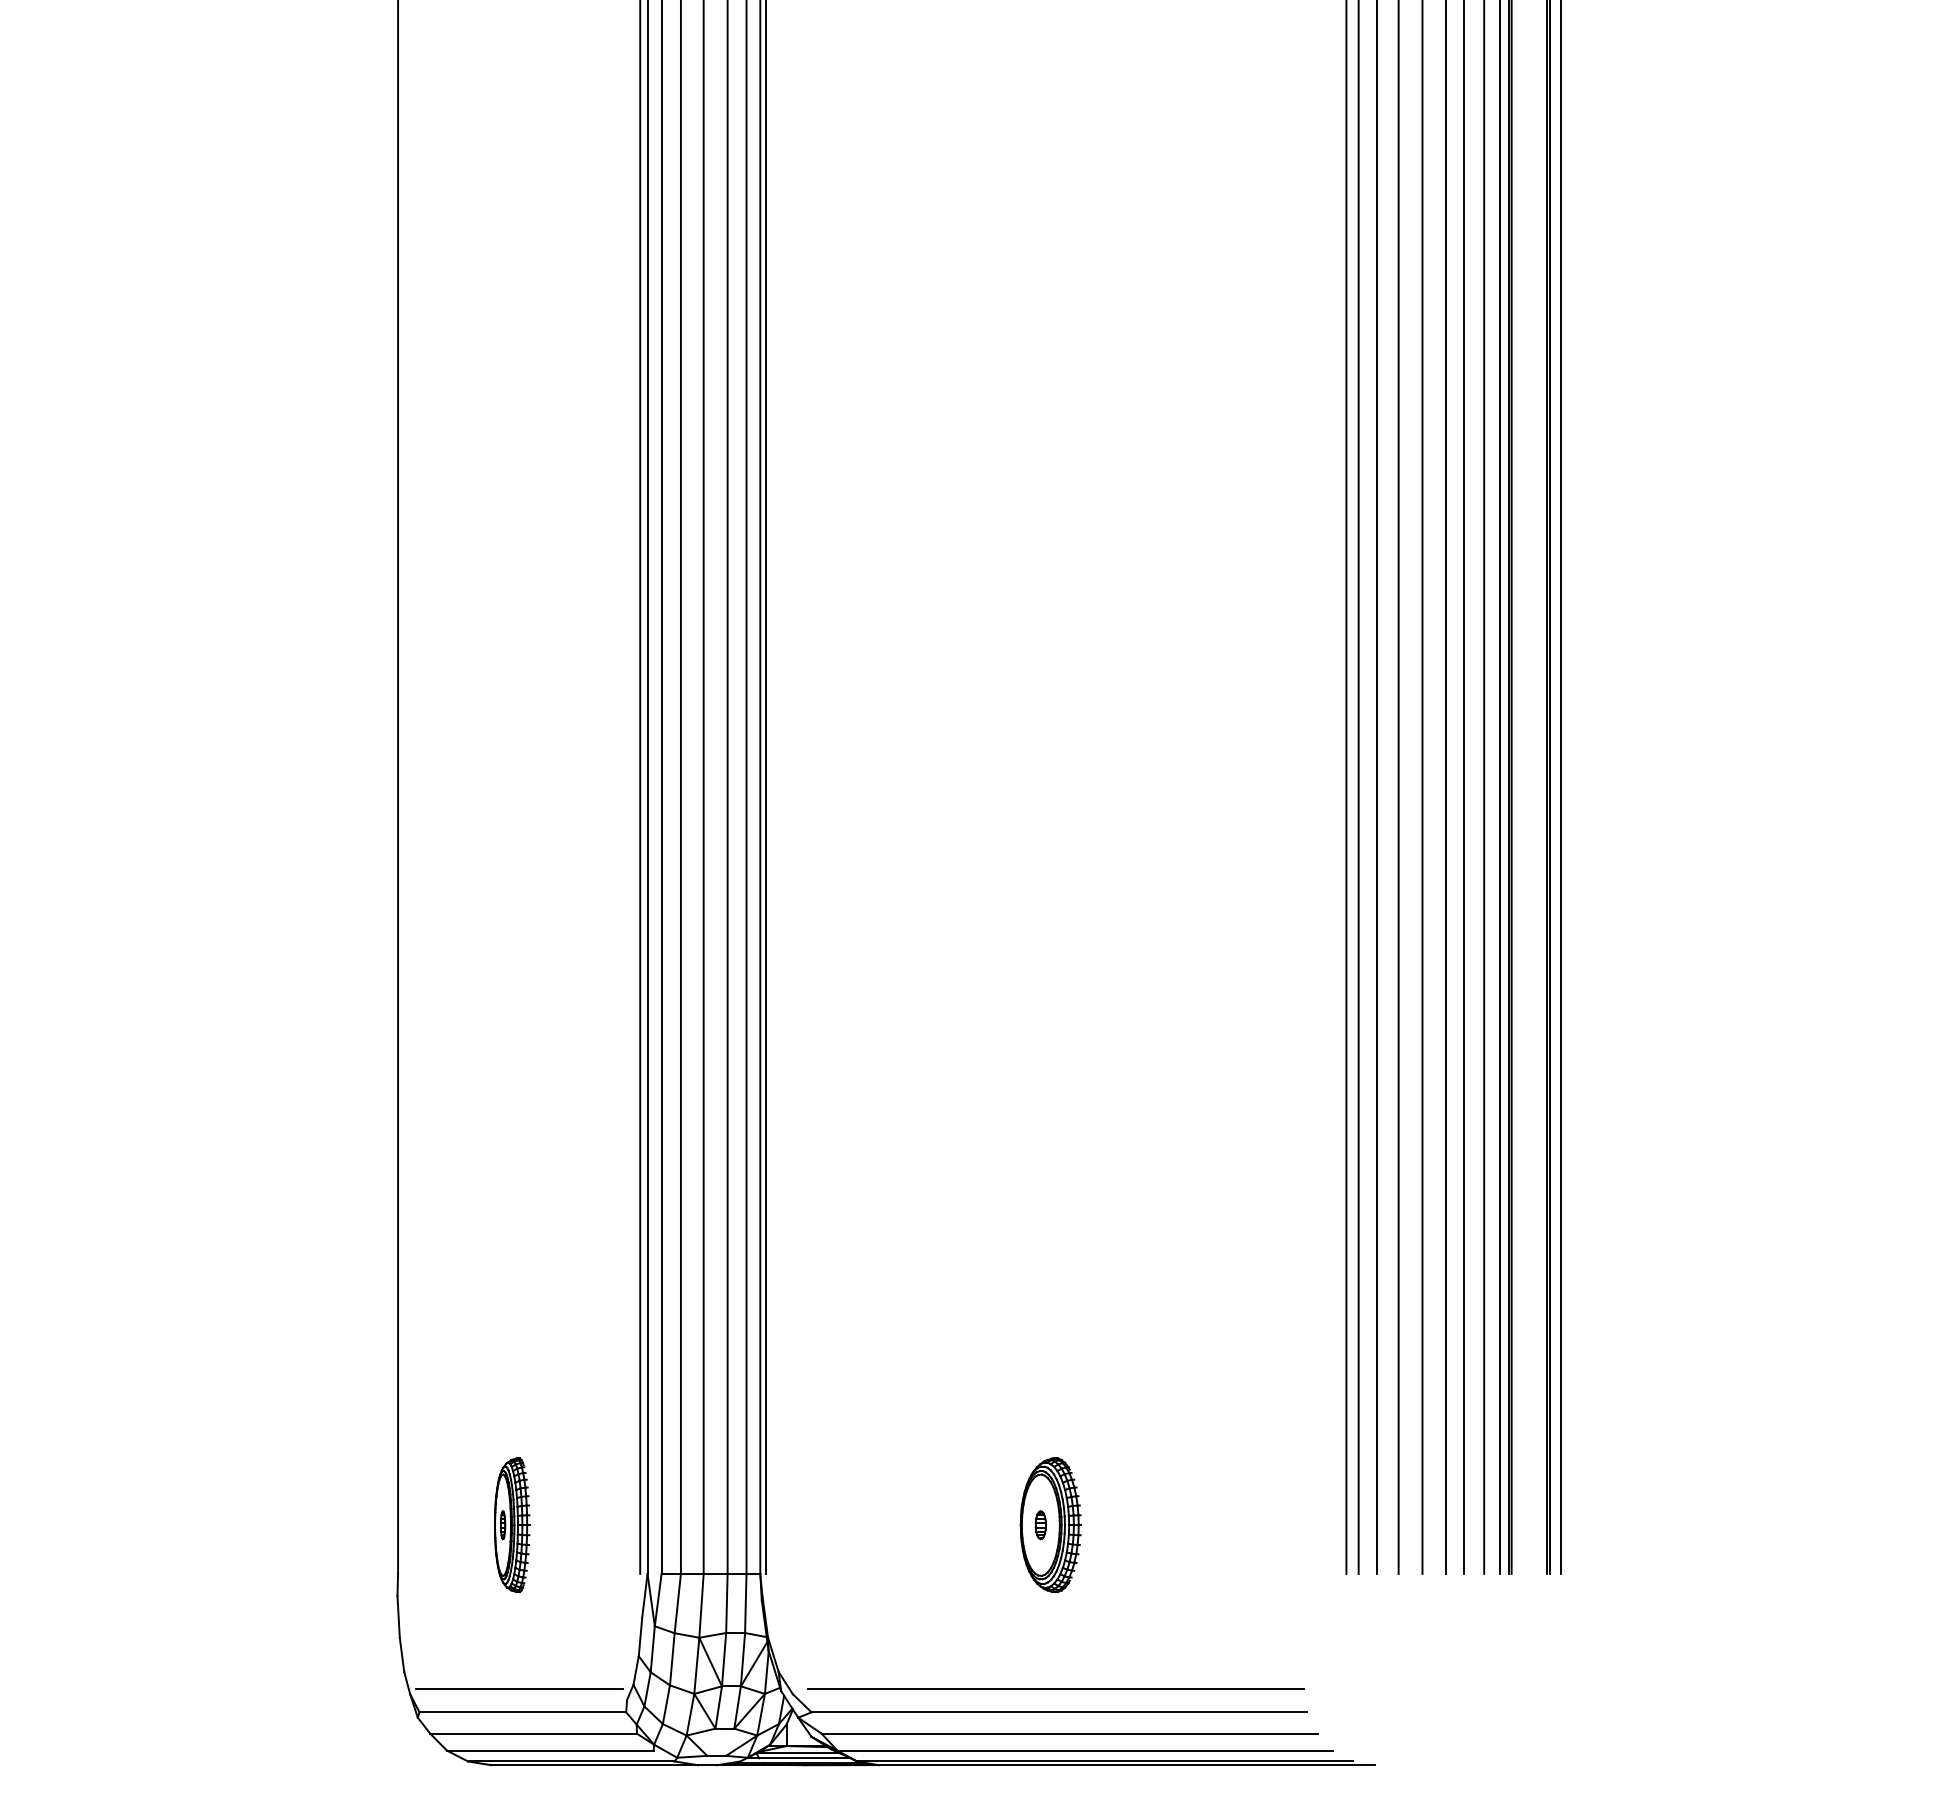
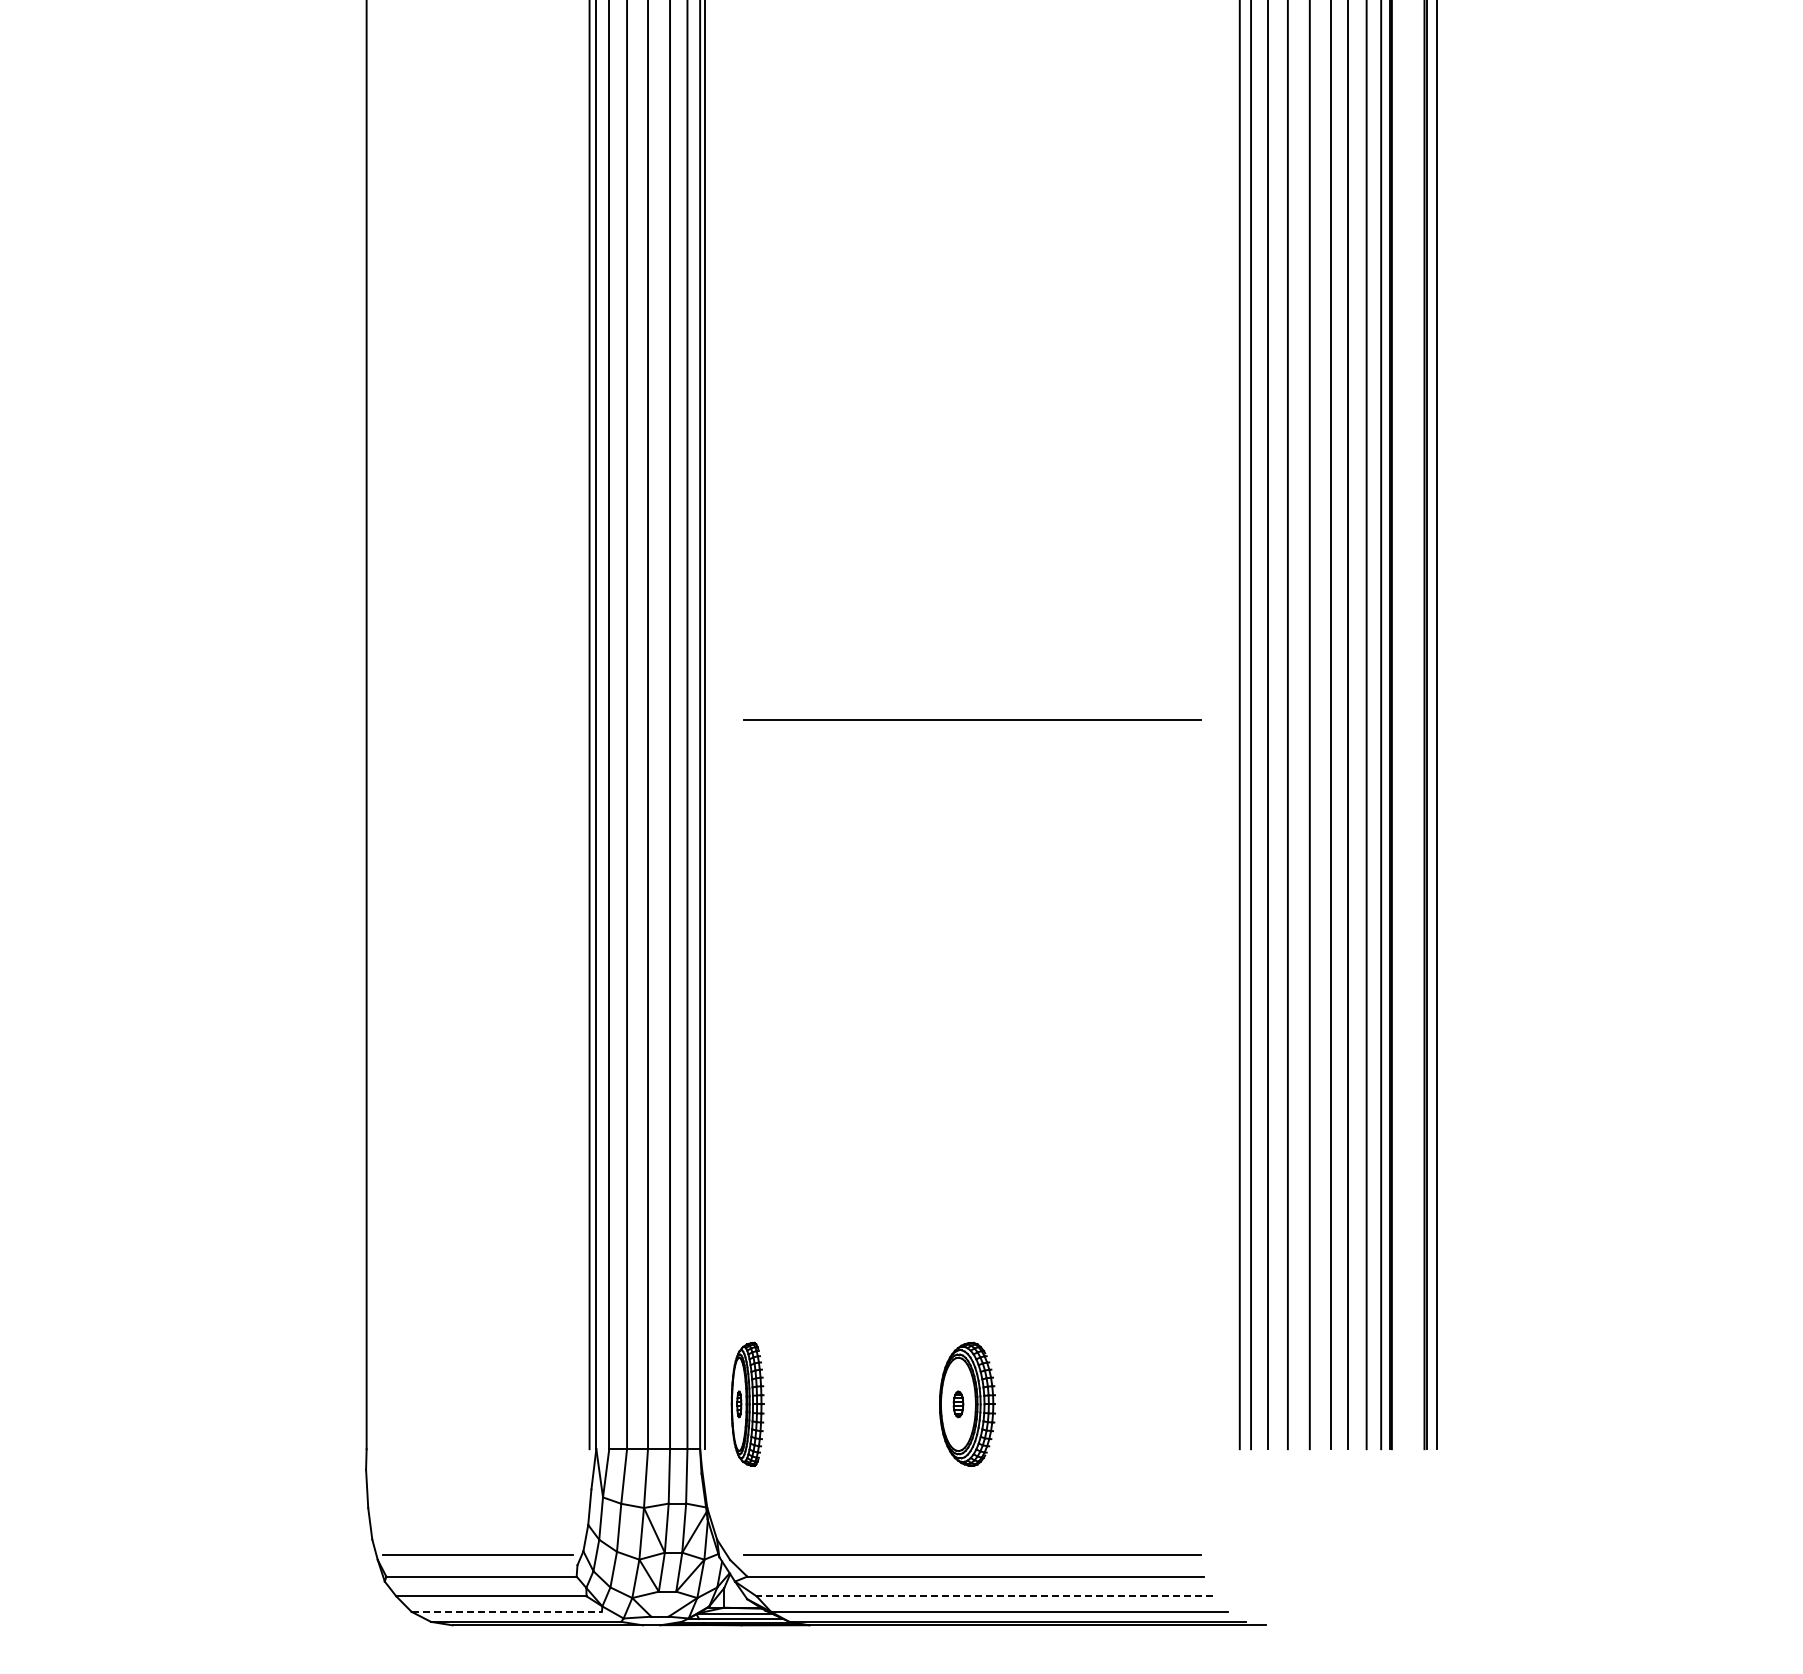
line: (1056, 781) -> (972, 719), added
part: (511, 1524) -> (747, 1403), moved
line: (1069, 1733) -> (984, 1596), solid -> dashed
line: (551, 1750) -> (507, 1611), solid -> dashed

